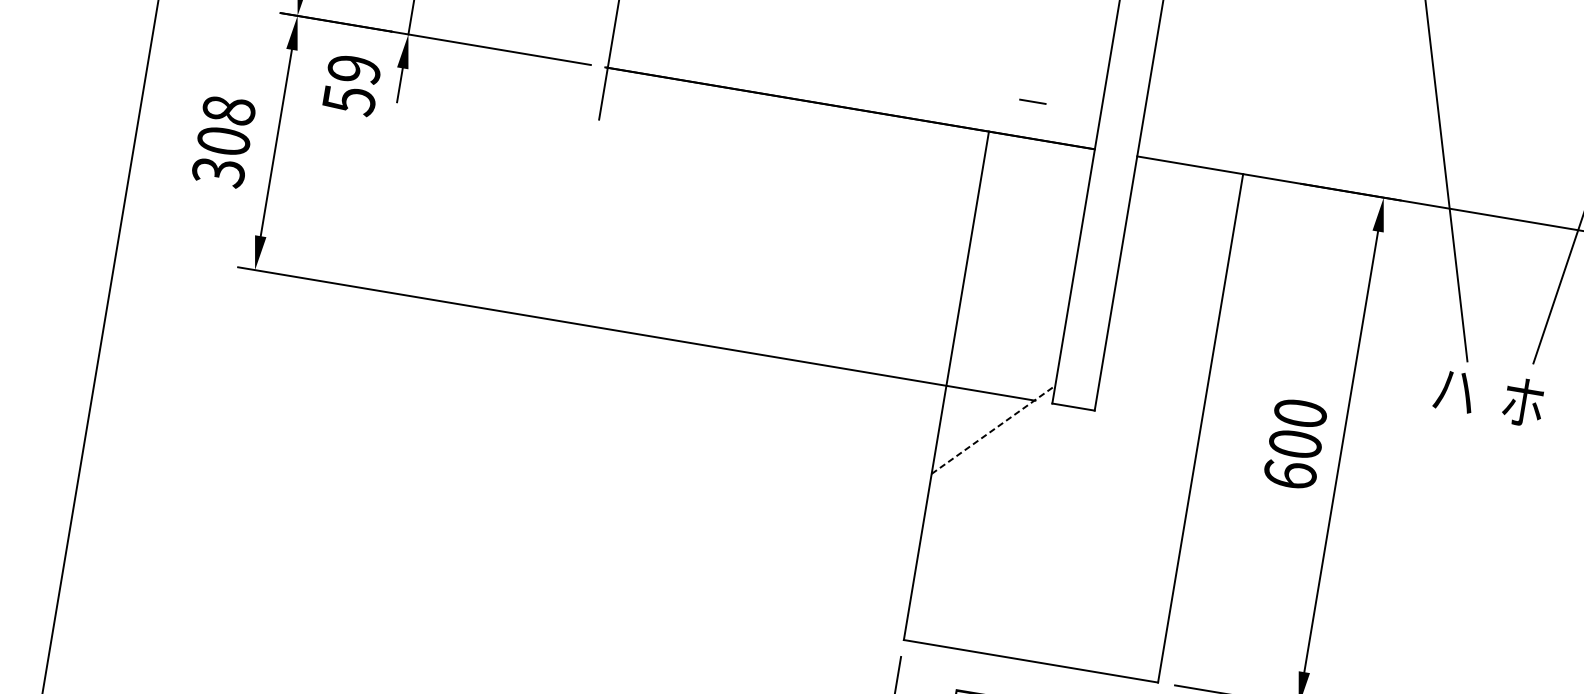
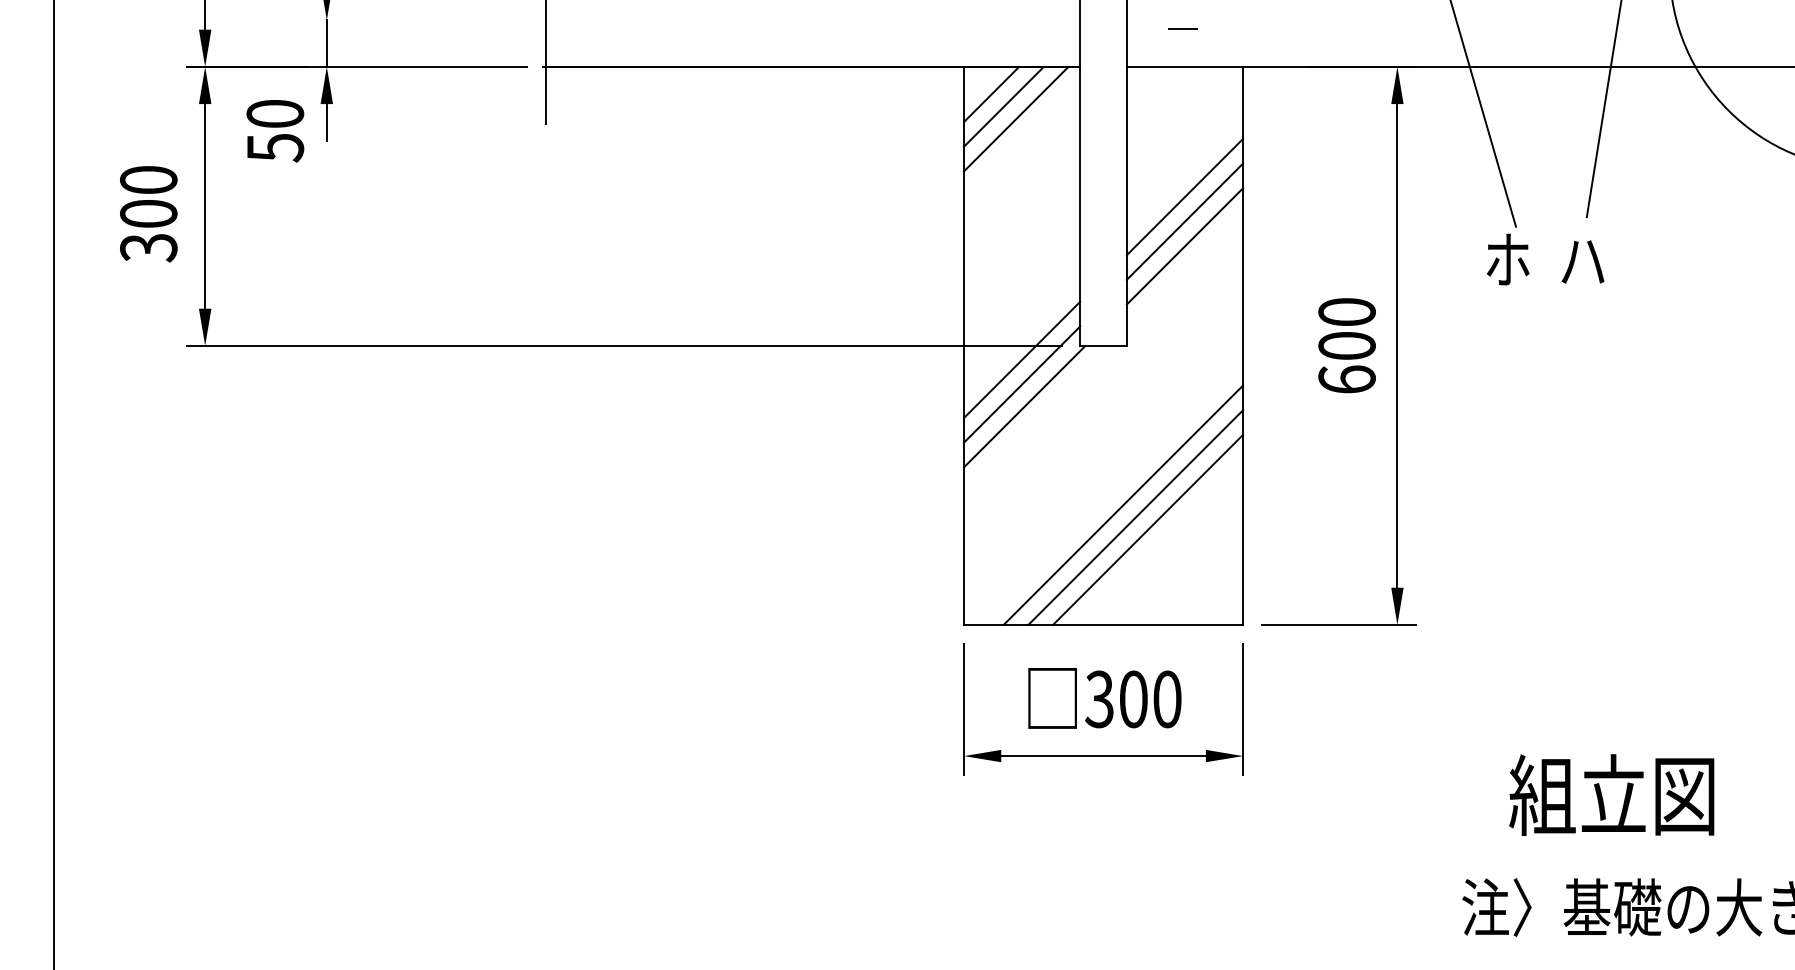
text: (354, 69) -> (275, 114), 59 -> 50
line: (1032, 101) -> (1182, 28), moved
text: (228, 110) -> (148, 180), 308 -> 300
line: (1009, 160) -> (991, 94), added
line: (1018, 173) -> (1003, 106), added
line: (1028, 186) -> (1016, 118), added
line: (1170, 283) -> (1184, 196), added
line: (1166, 306) -> (1184, 221), added
line: (1162, 328) -> (1184, 246), added
text: (1454, 389) -> (1507, 259), ハ -> ホ
text: (1522, 402) -> (1582, 260), ホ -> ハ
line: (997, 407) -> (1022, 359), added
line: (993, 429) -> (1022, 384), dashed -> solid
line: (992, 450) -> (1024, 406), added
line: (1067, 554) -> (1123, 504), added
line: (1076, 568) -> (1135, 517), added
line: (1086, 581) -> (1148, 529), added

